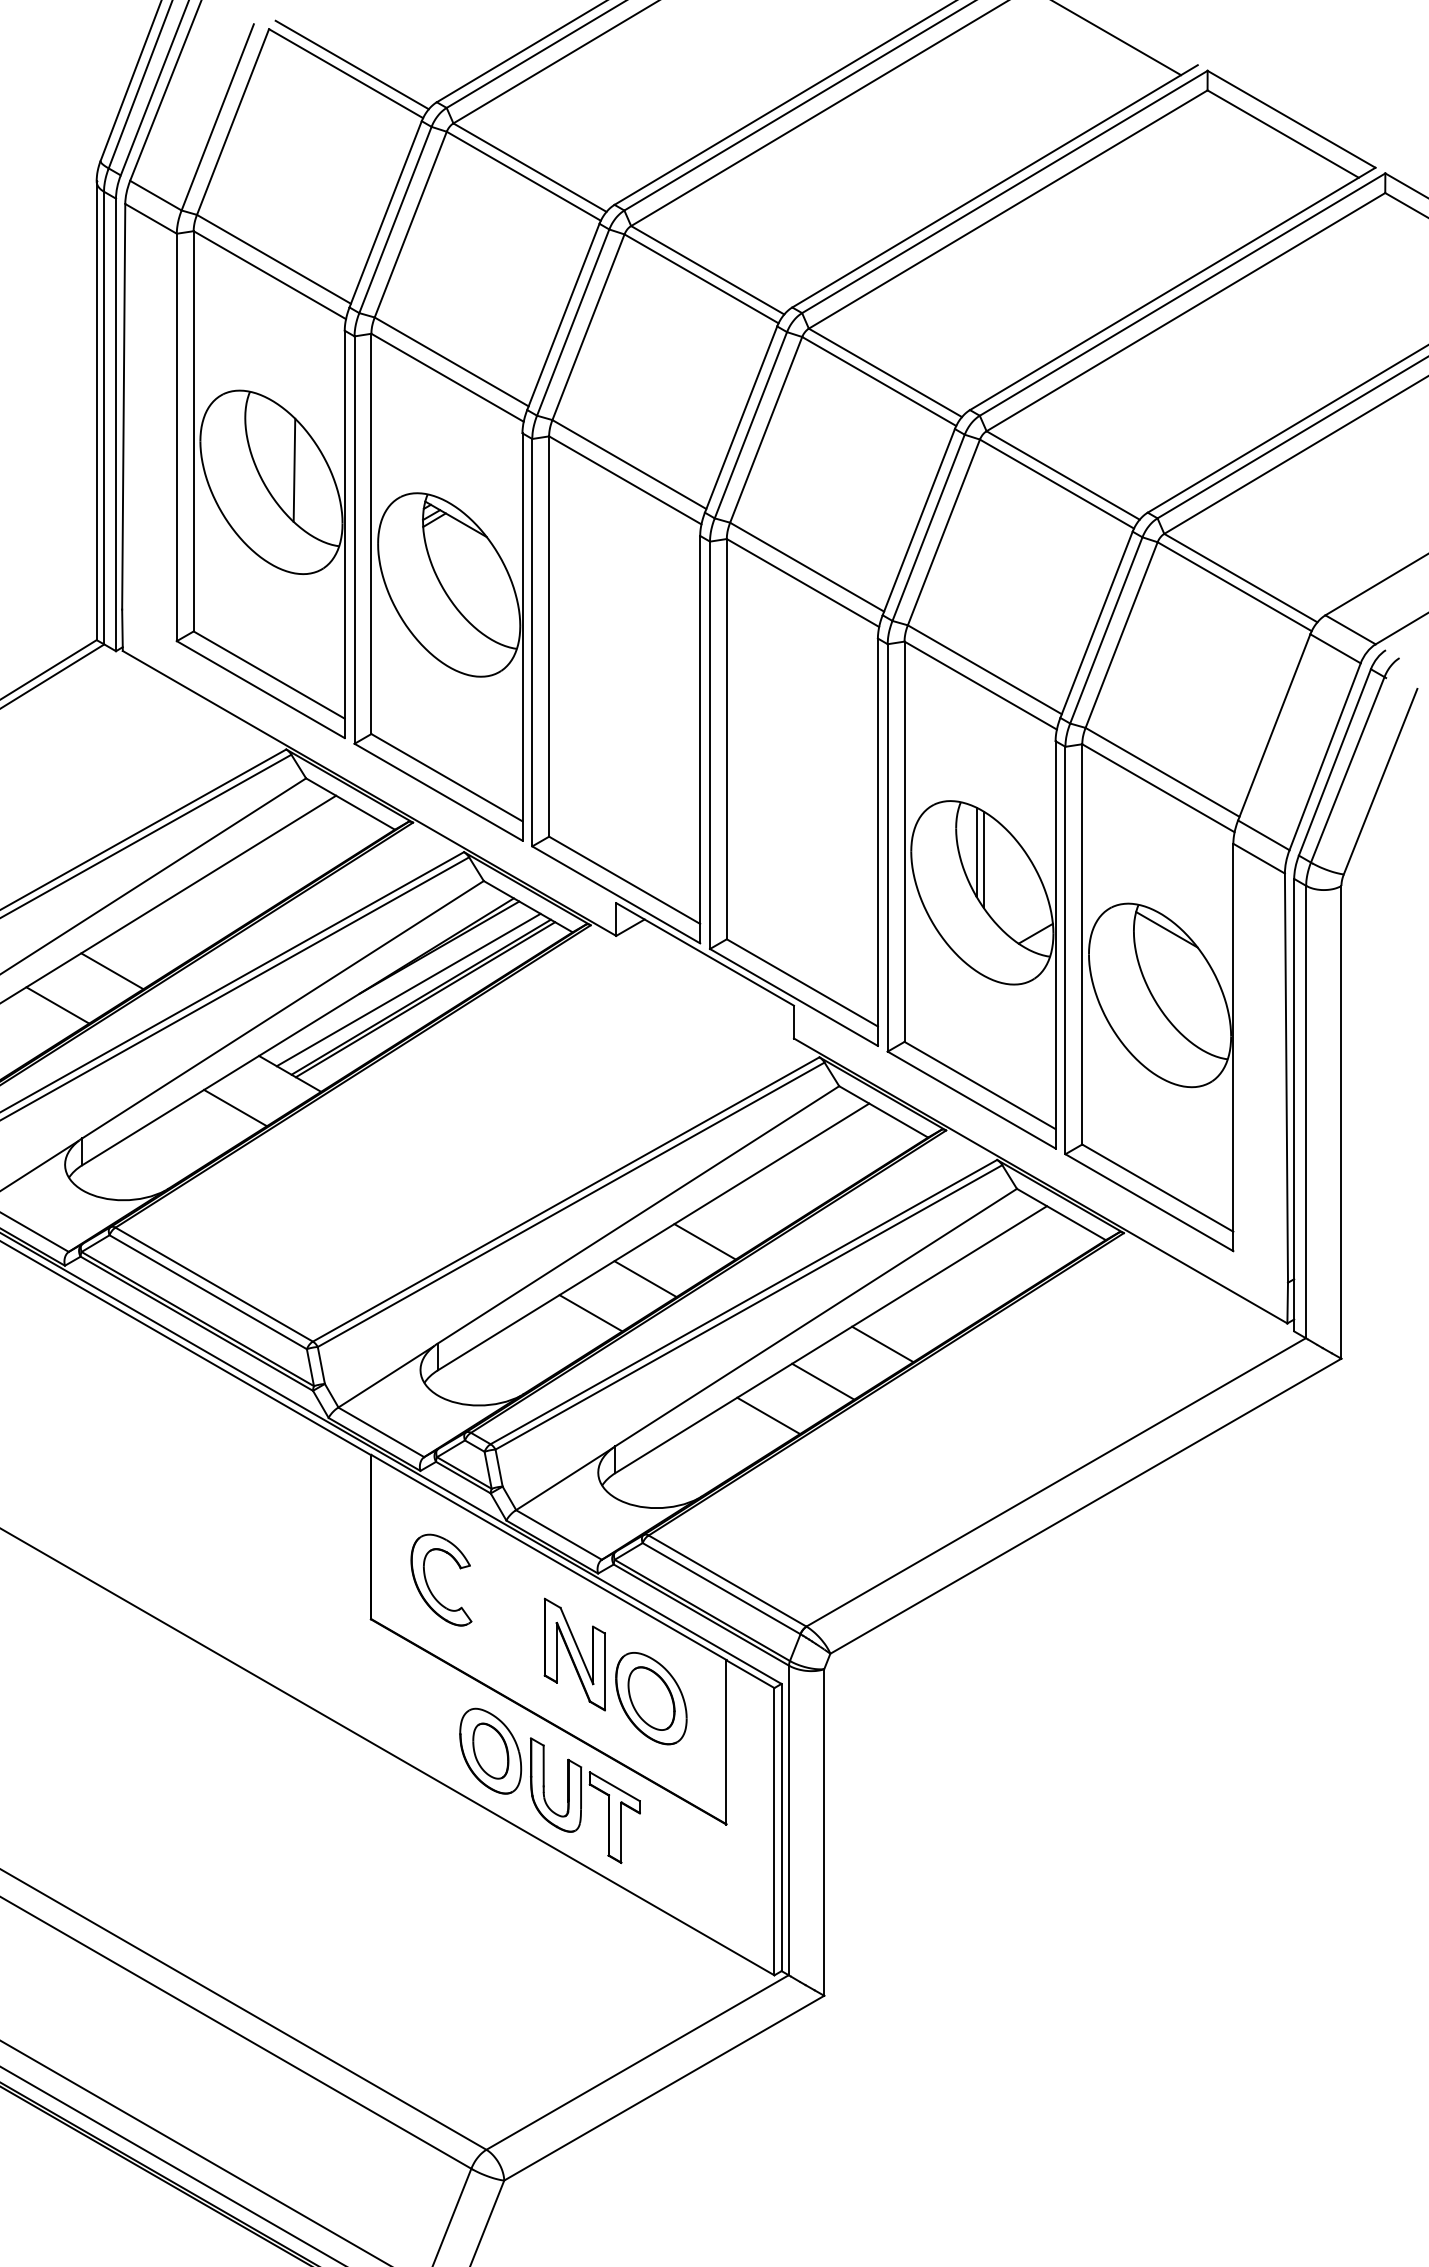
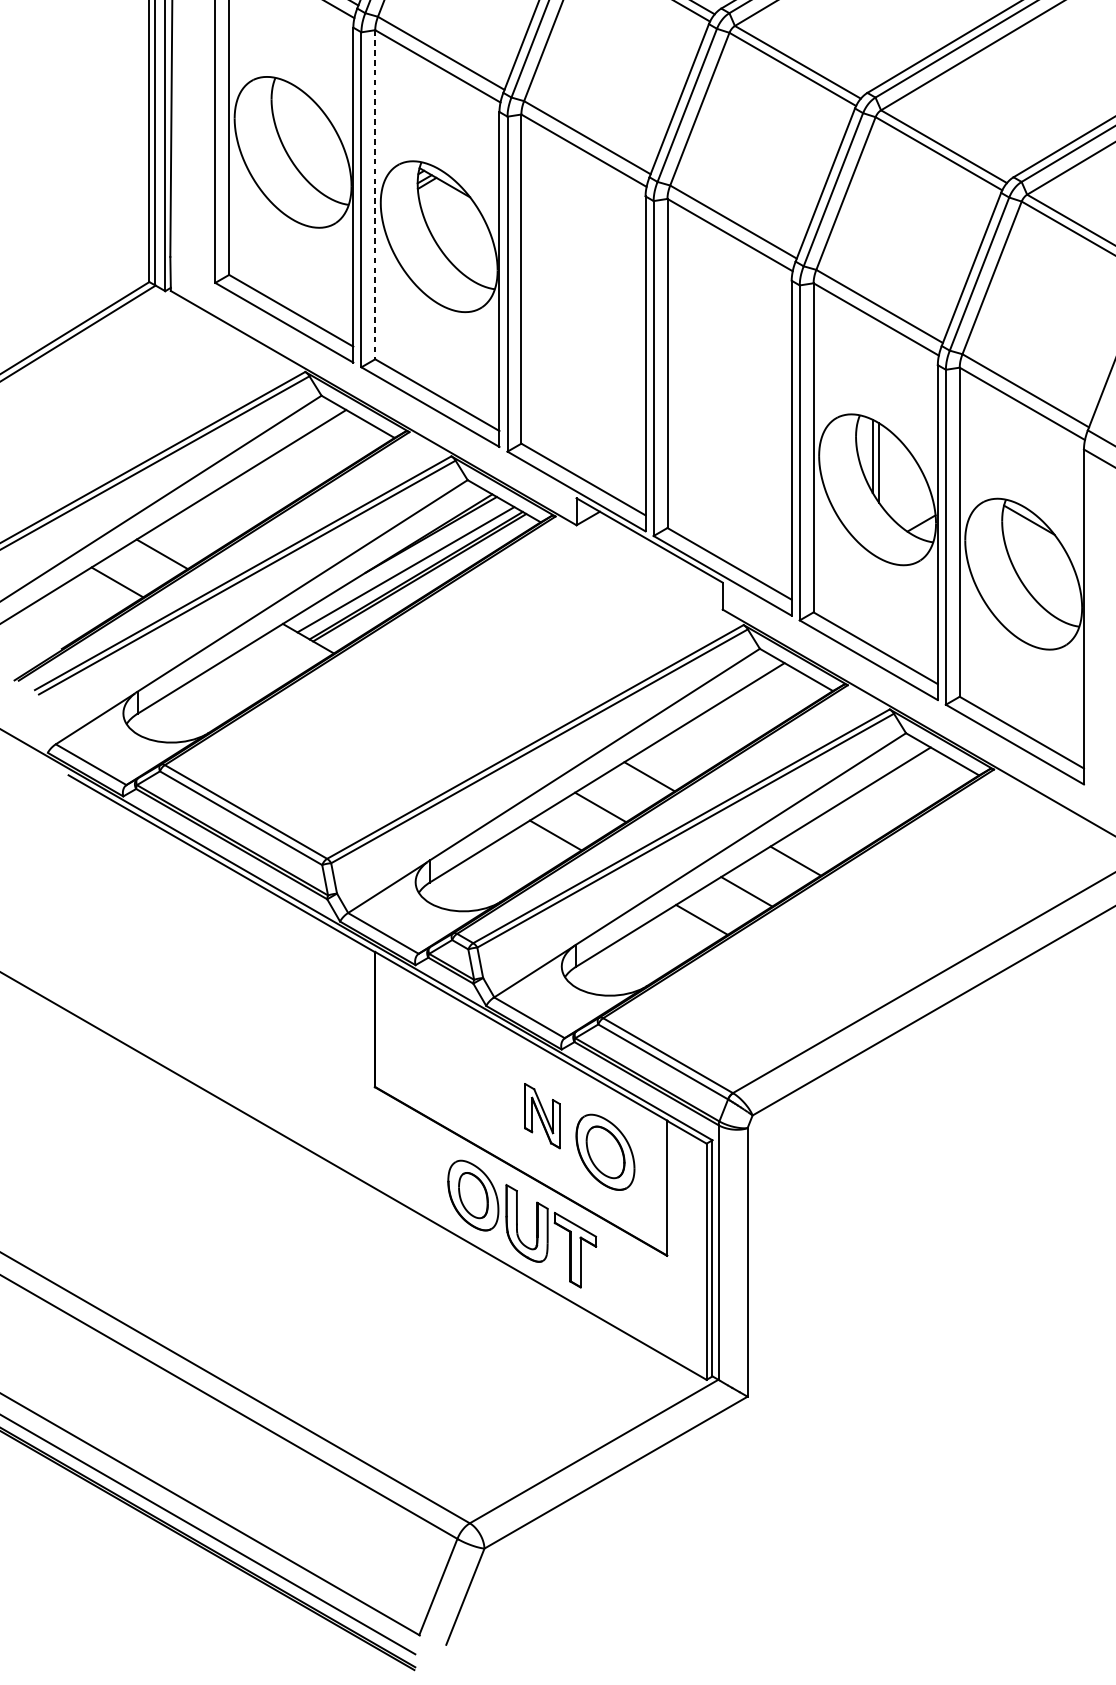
line: (294, 469) -> (312, 141), removed
line: (371, 534) -> (375, 195), solid -> dashed
line: (235, 1107) -> (263, 666), removed
part: (428, 1584) -> (422, 1058), removed
part: (574, 1654) -> (542, 1116), size x0.7

